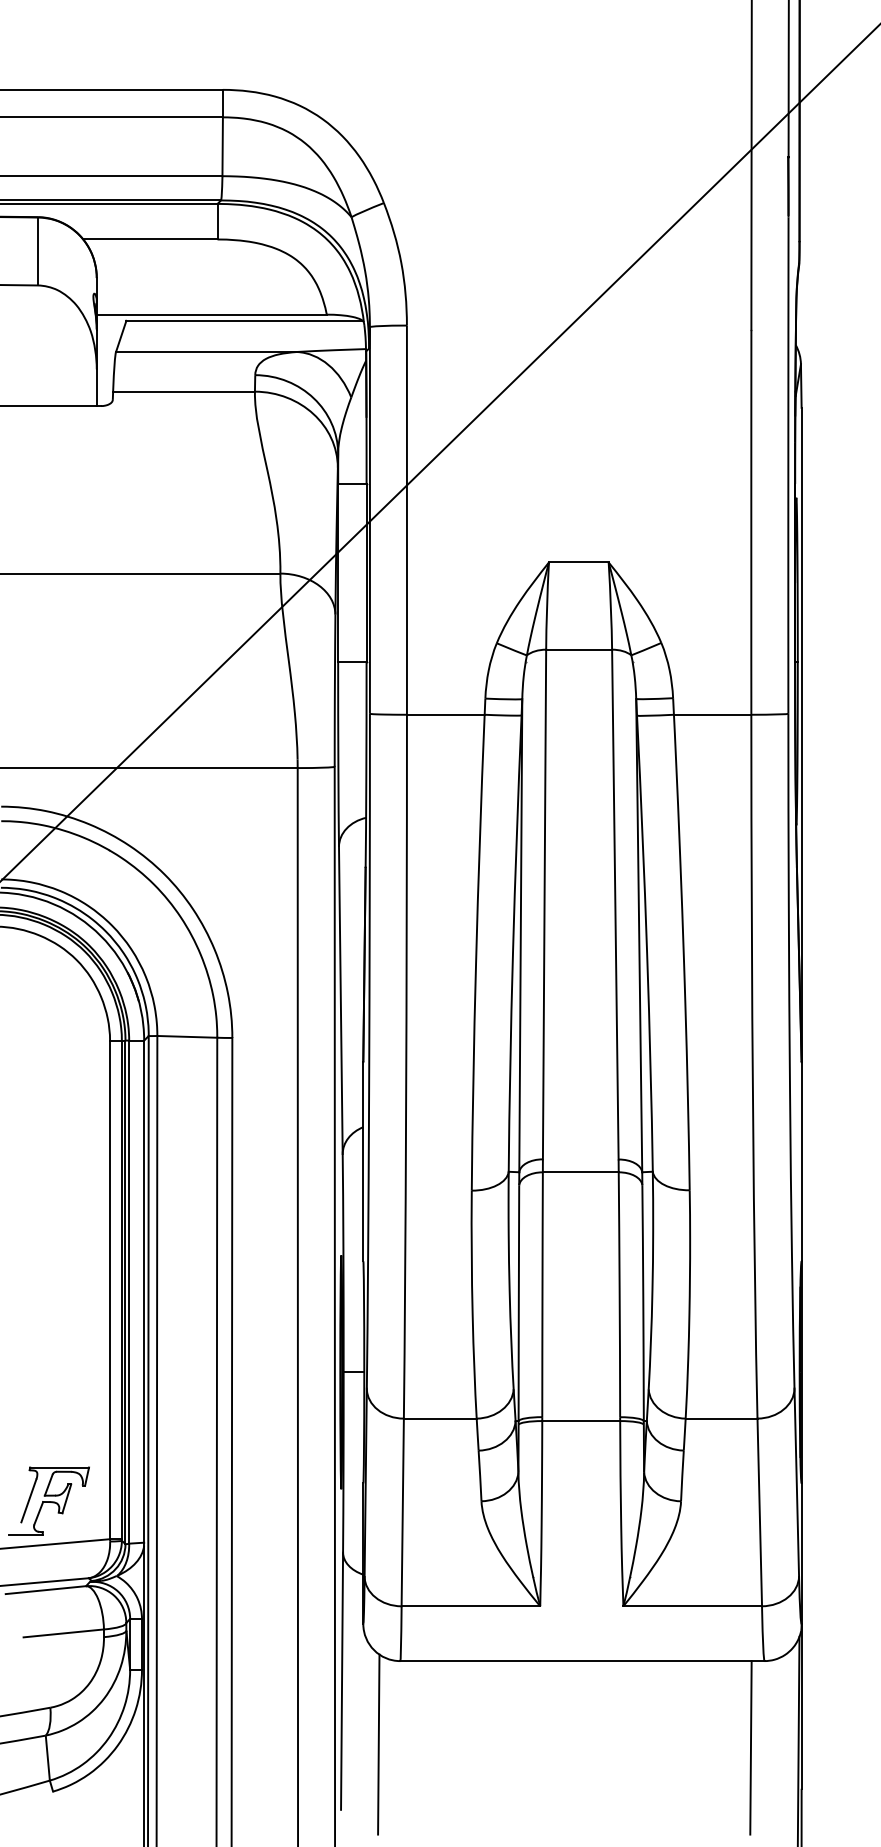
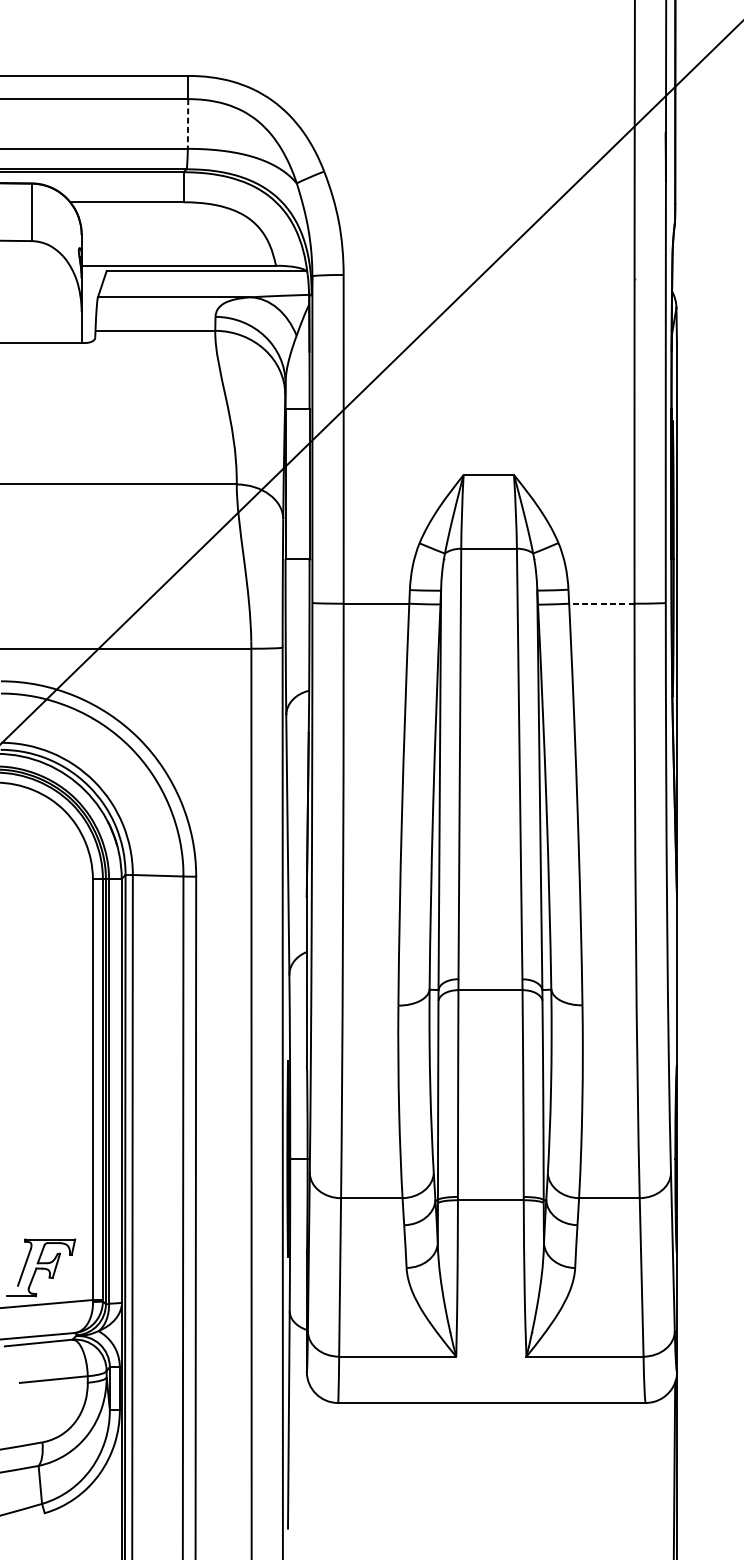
line: (222, 147) -> (187, 124), solid -> dashed
line: (712, 714) -> (601, 603), solid -> dashed
line: (378, 1744) -> (319, 1473), removed
line: (750, 1747) -> (633, 1475), removed

